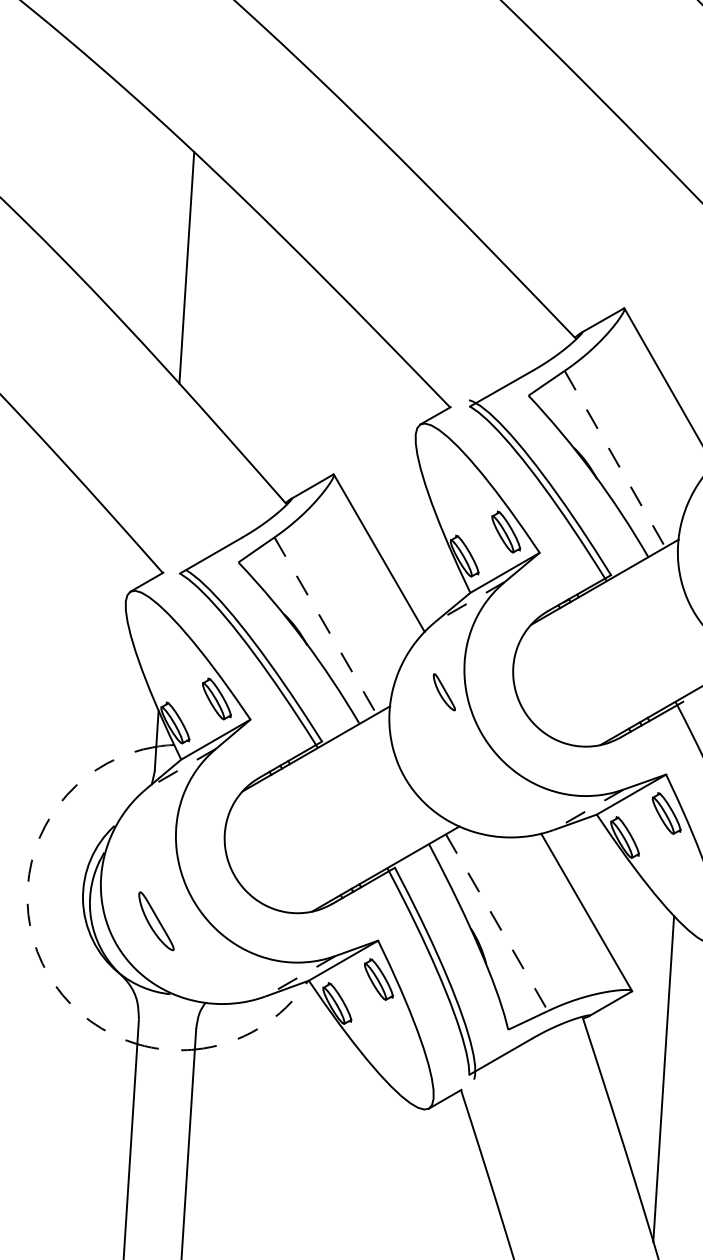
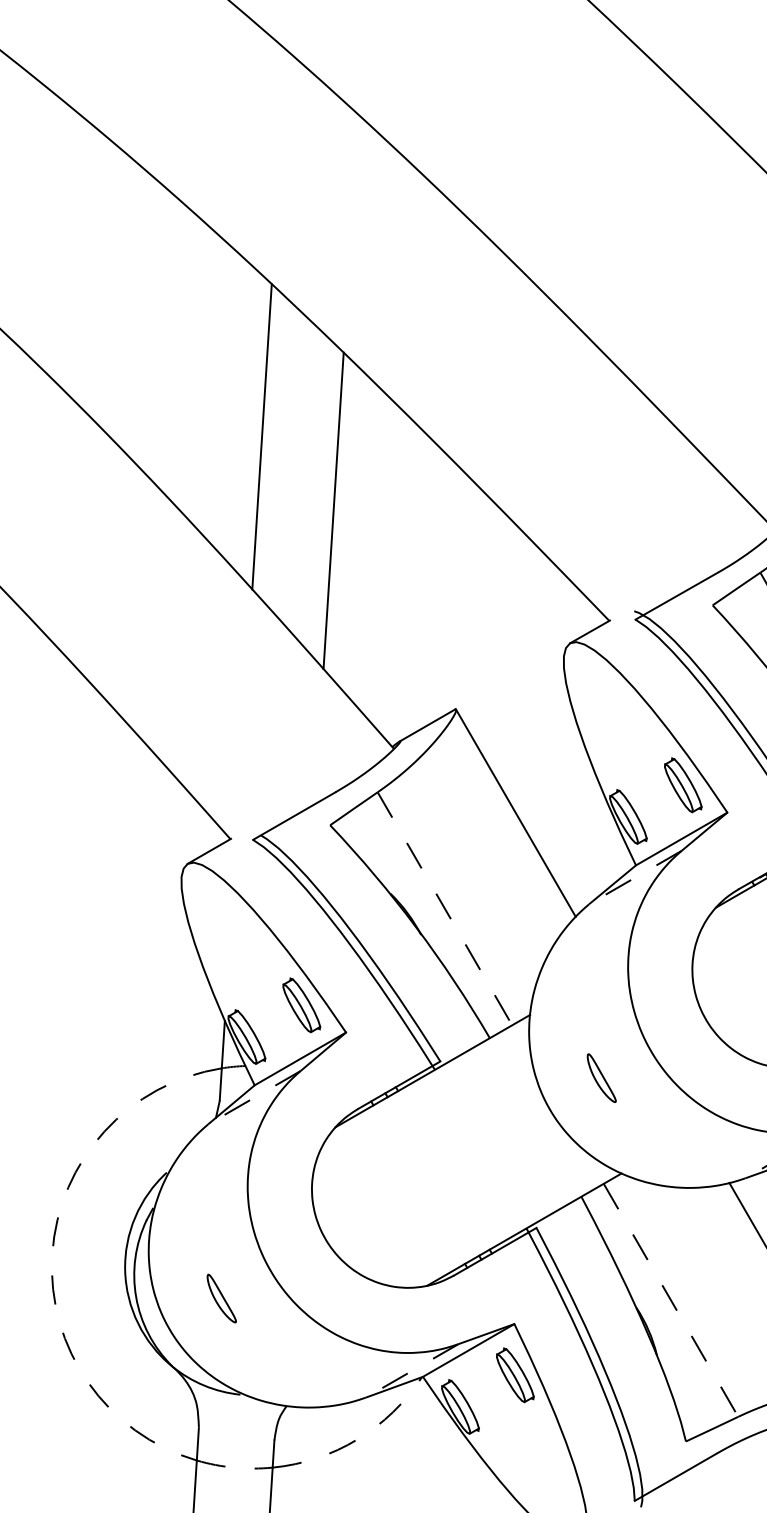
line: (240, 323) -> (332, 510), added
part: (443, 692) -> (600, 1078), moved
part: (155, 921) -> (220, 1298), size x0.62

